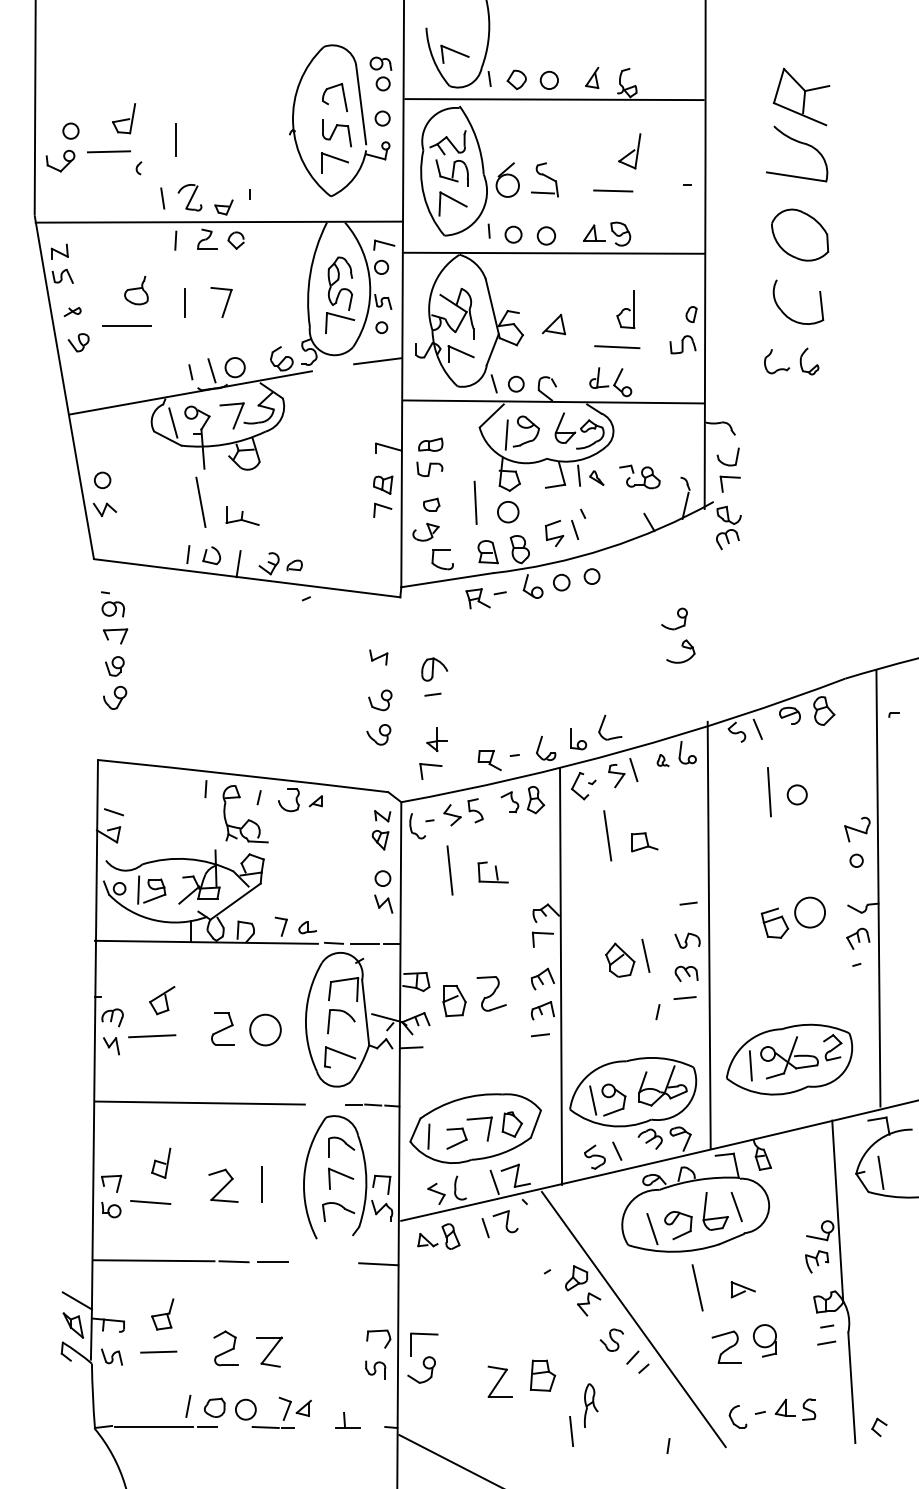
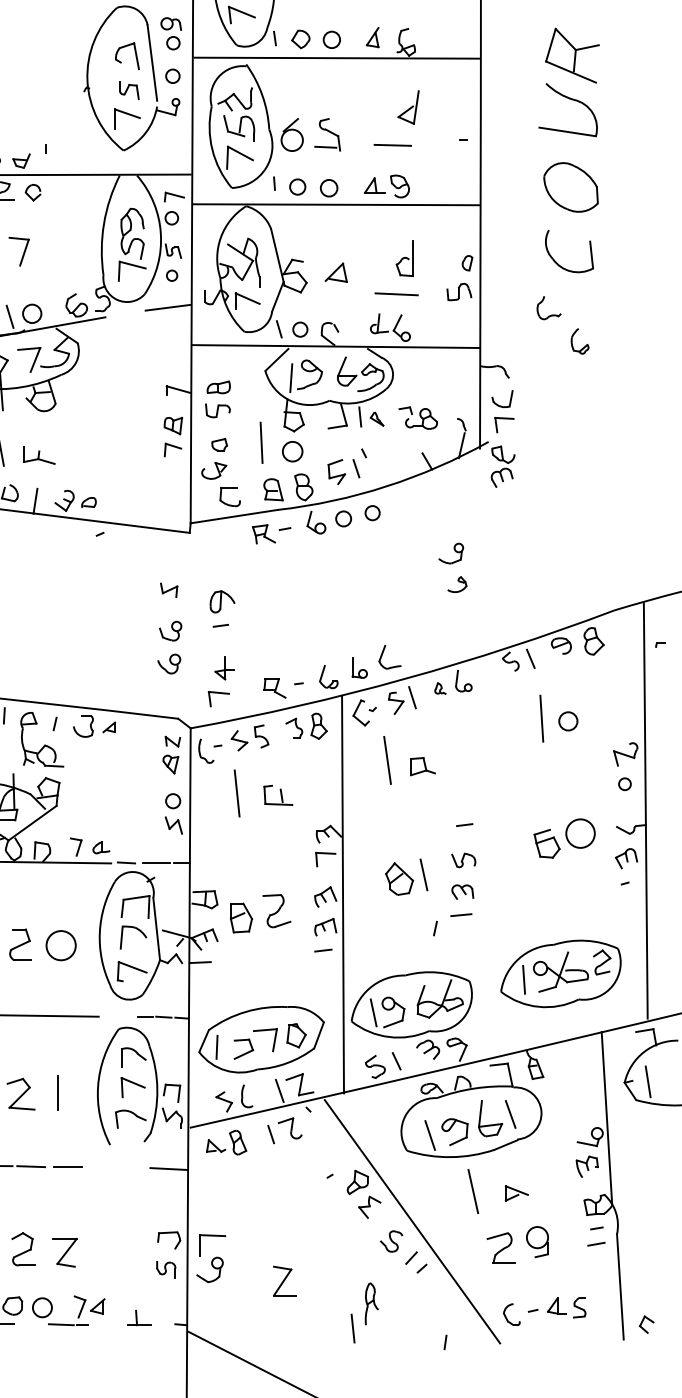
part: (336, 133) -> (128, 90), size x0.7
part: (814, 366) -> (584, 346), moved
part: (680, 651) -> (456, 584), size x0.7
line: (708, 934) -> (483, 854), removed
part: (542, 1375) -> (325, 1275), removed

